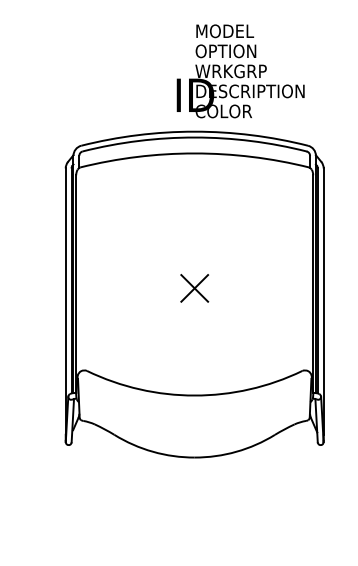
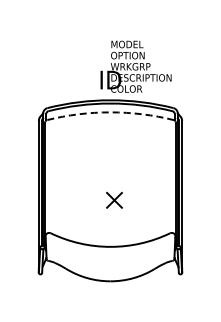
arc: (194, 153) -> (110, 112), solid -> dashed
part: (194, 286) -> (114, 199), moved

